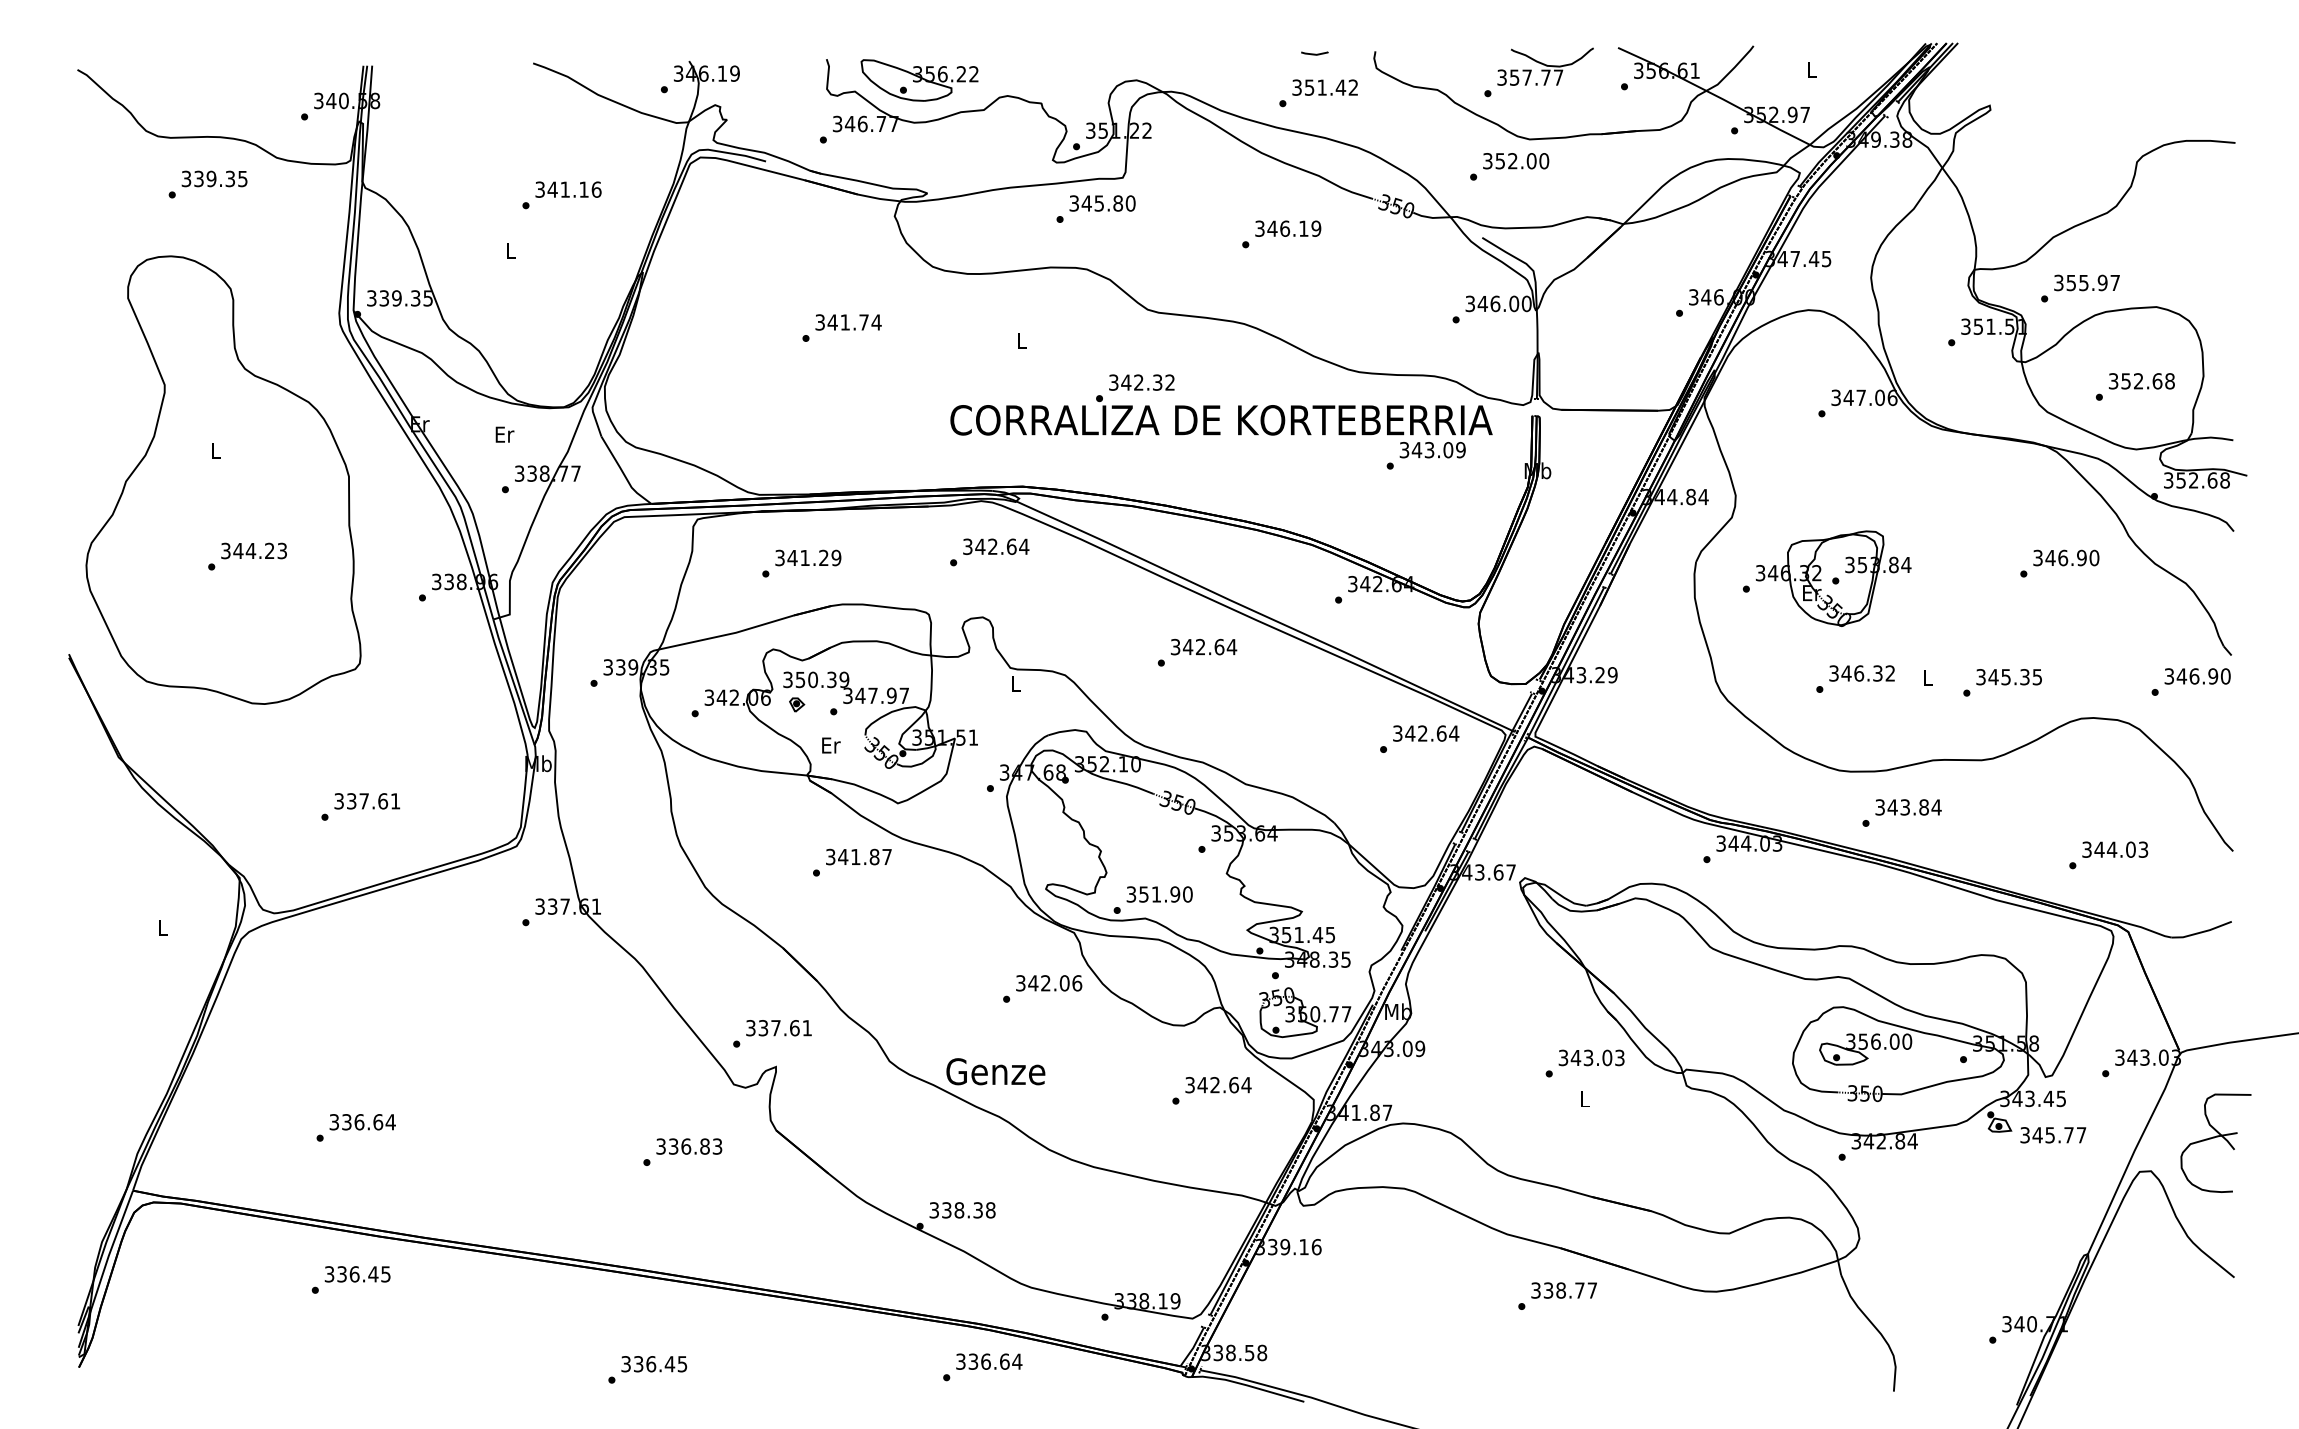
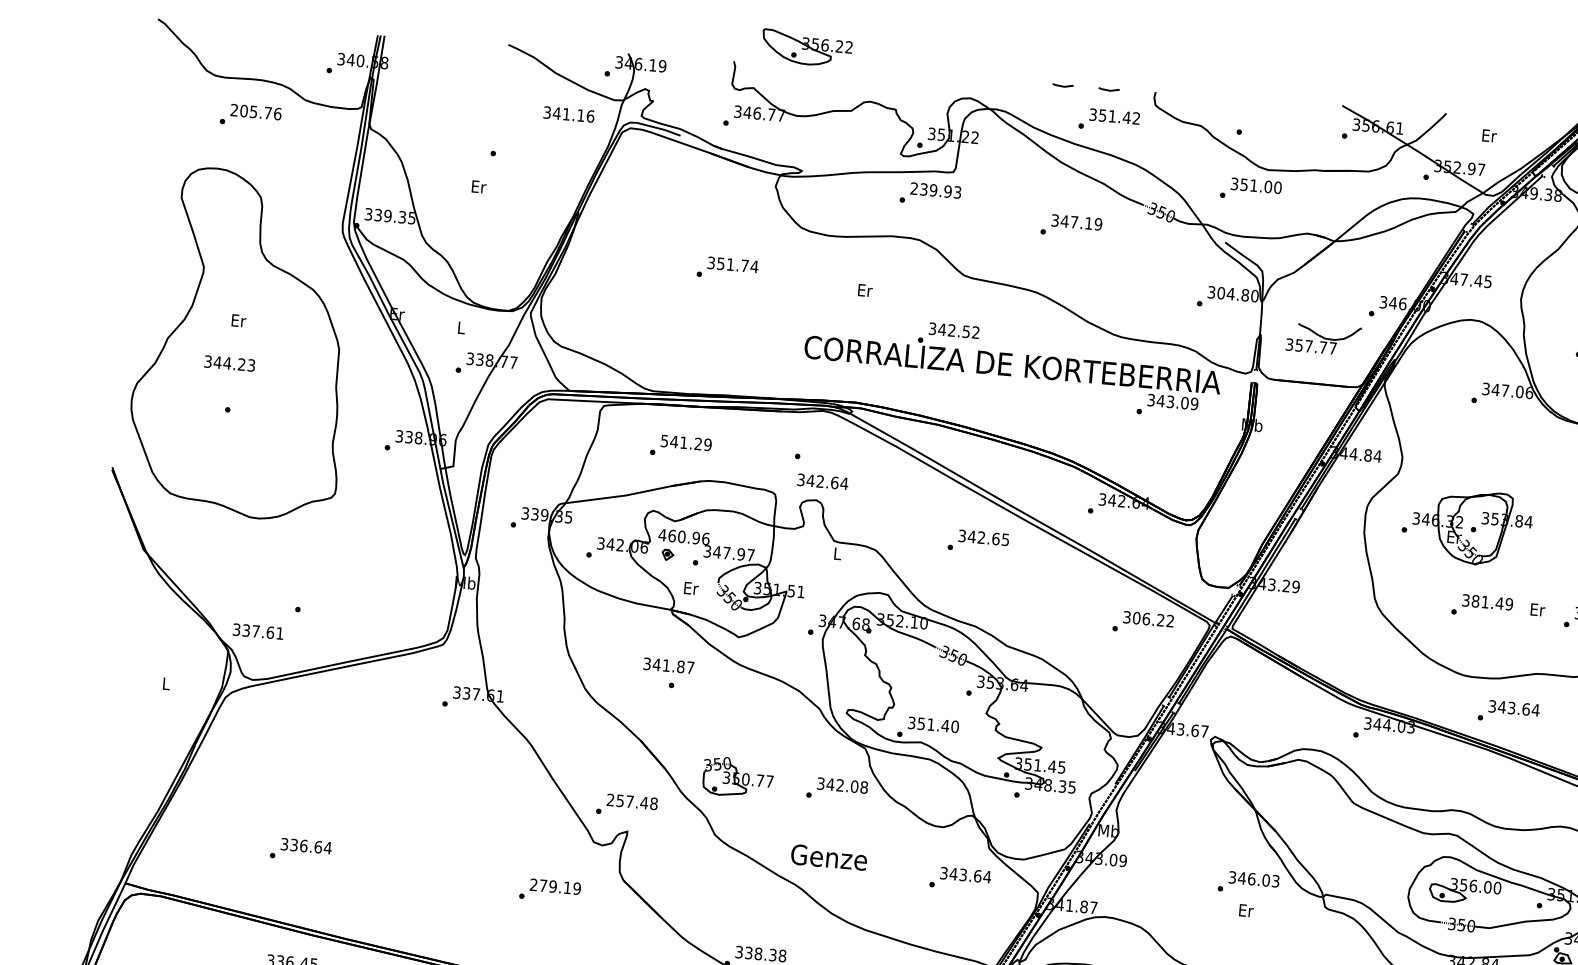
line: (1254, 53) -> (1062, 85), added
part: (1545, 66) -> (1323, 339), moved
text: (1811, 70) -> (1489, 136), L -> Er
part: (919, 80) -> (806, 48), moved
text: (1512, 161) -> (1253, 185), 352.00 -> 351.00
text: (214, 178) -> (255, 111), 339.35 -> 205.76
text: (568, 189) -> (569, 114), moved
text: (1102, 203) -> (936, 190), 345.80 -> 239.93
text: (1285, 228) -> (1074, 222), 346.19 -> 347.19
text: (511, 250) -> (479, 186), L -> Er
text: (1498, 303) -> (1233, 293), 346.00 -> 304.80
text: (832, 322) -> (720, 263), 341.74 -> 351.74
text: (1022, 340) -> (865, 290), L -> Er
text: (1157, 381) -> (966, 330), 342.32 -> 342.52
text: (504, 434) -> (461, 327), Er -> L
text: (216, 450) -> (239, 320), L -> Er
text: (996, 546) -> (823, 481), moved
text: (253, 550) -> (229, 363), moved
text: (779, 557) -> (664, 440), 341.29 -> 541.29
text: (1231, 647) -> (1005, 540), 342.64 -> 342.65
text: (1868, 673) -> (1492, 602), 346.32 -> 381.49
text: (1928, 677) -> (1538, 609), L -> Er
text: (815, 679) -> (683, 536), 350.39 -> 460.96
text: (1432, 733) -> (1153, 619), 342.64 -> 306.22
text: (367, 801) -> (258, 631), moved
text: (1924, 807) -> (1526, 709), 343.84 -> 343.64
text: (858, 856) -> (668, 665), moved
text: (1175, 894) -> (945, 725), 351.90 -> 351.40
text: (1077, 983) -> (864, 787), 342.06 -> 342.08
part: (1305, 1012) -> (738, 777), moved
text: (779, 1028) -> (632, 802), 337.61 -> 257.48
text: (1588, 1057) -> (1251, 878), 343.03 -> 346.03
text: (995, 1071) -> (828, 857), moved
text: (1214, 1085) -> (962, 875), 342.64 -> 343.64
text: (1585, 1099) -> (1246, 910), L -> Er
text: (689, 1146) -> (555, 886), 336.83 -> 279.19

